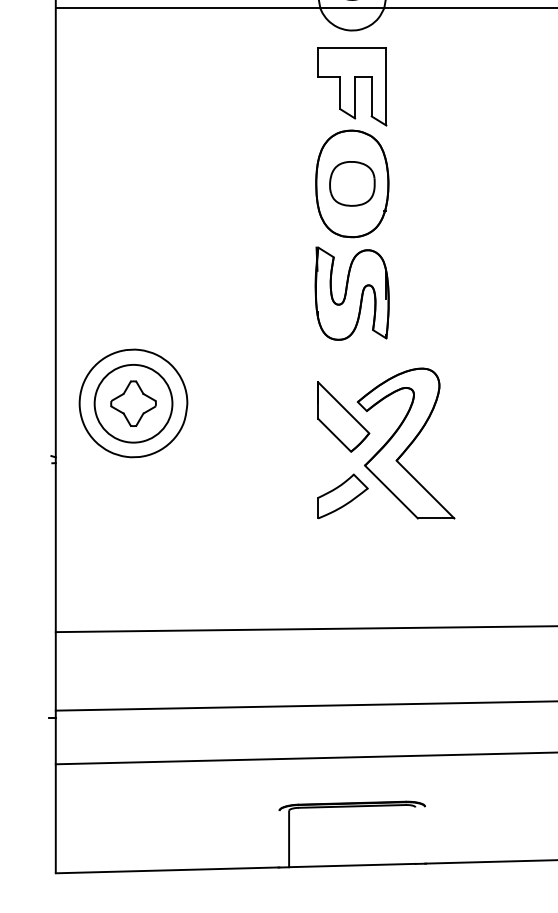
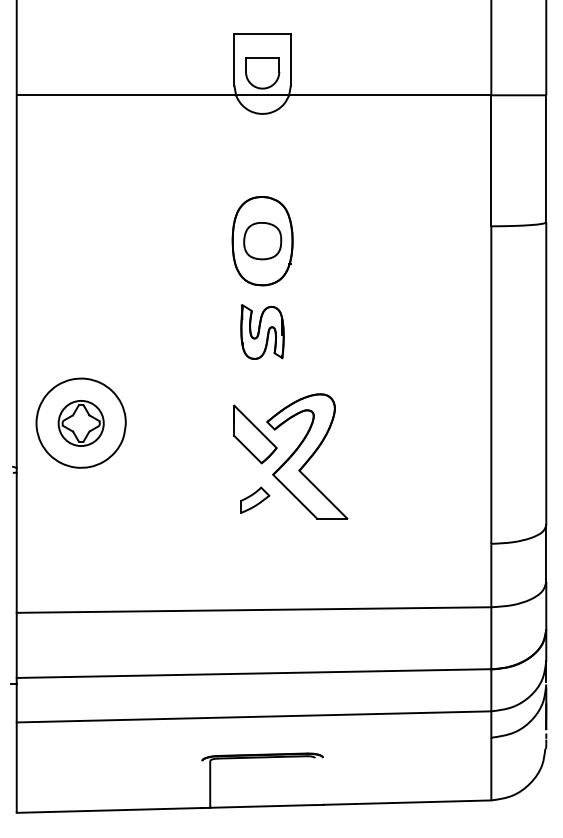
part: (352, 86) -> (262, 160), removed
part: (352, 292) -> (262, 331), size x0.7
circle: (132, 403) -> (80, 423), size x0.7
part: (342, 496) -> (254, 500), size x0.7

